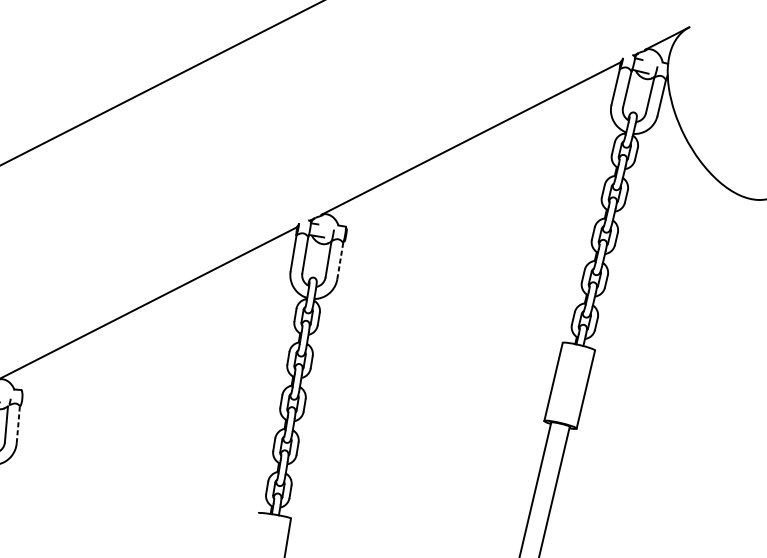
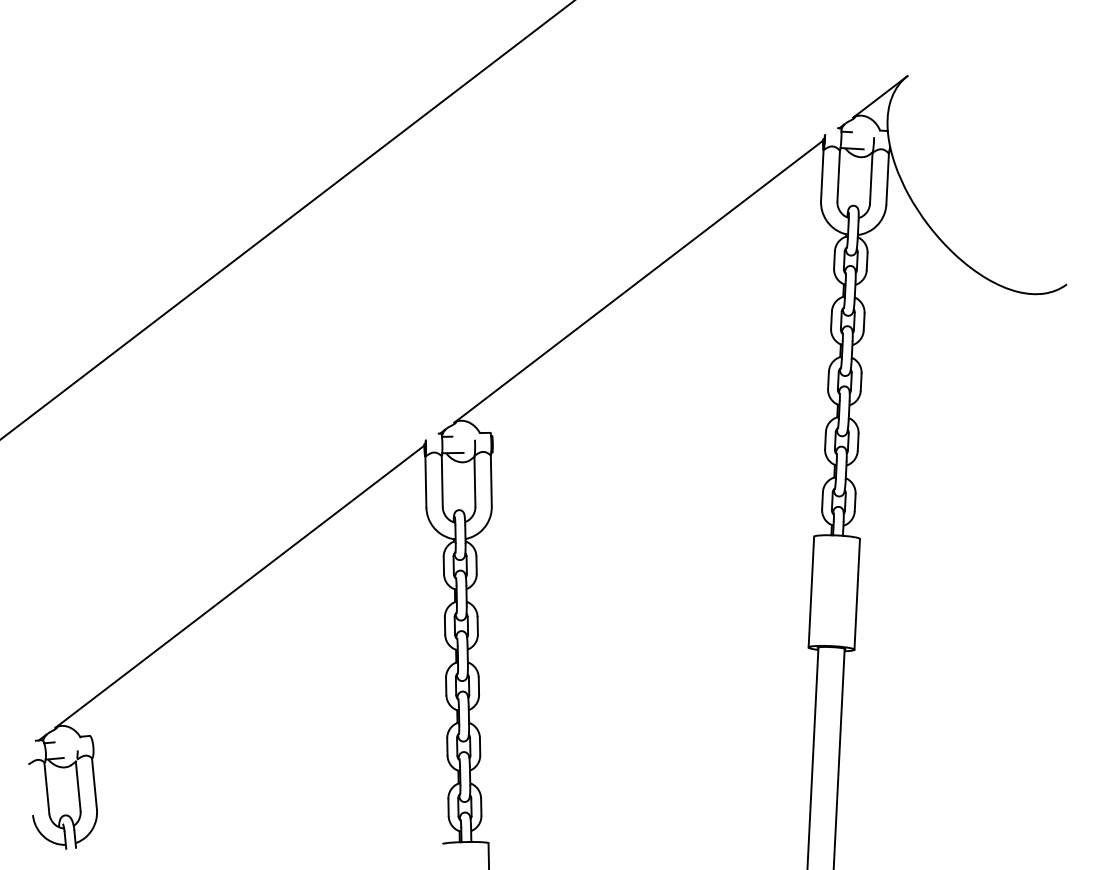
line: (340, 260) -> (491, 480), dashed -> solid
line: (18, 425) -> (94, 784), dashed -> solid

